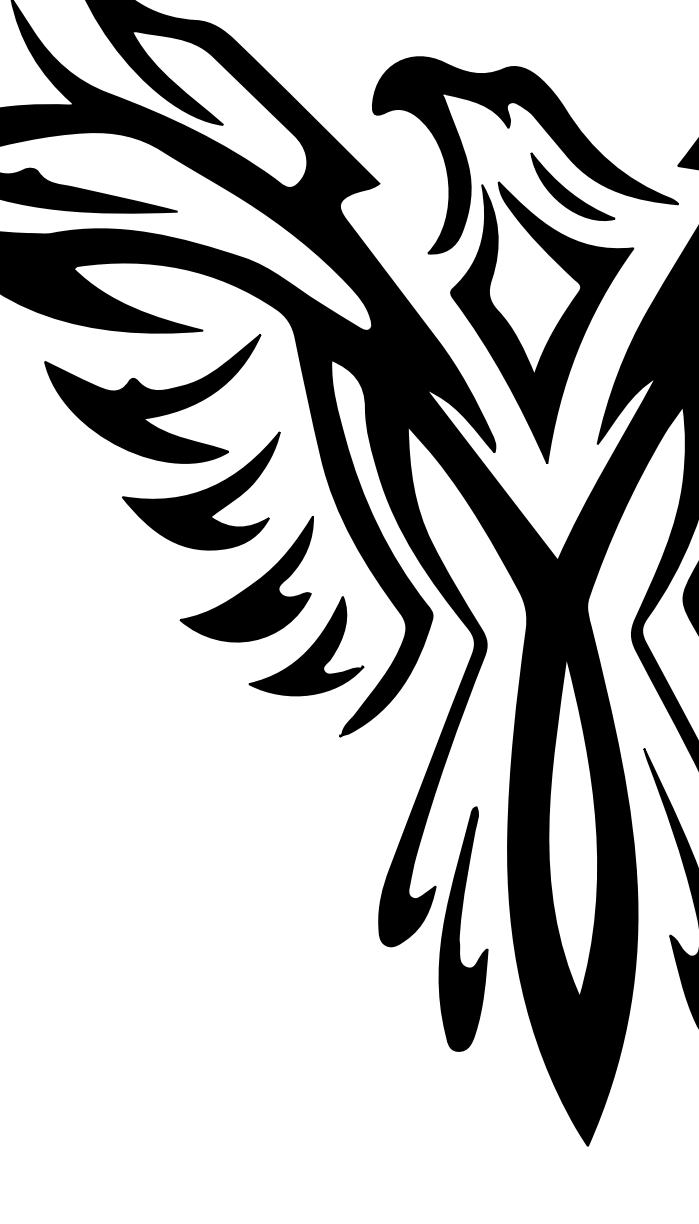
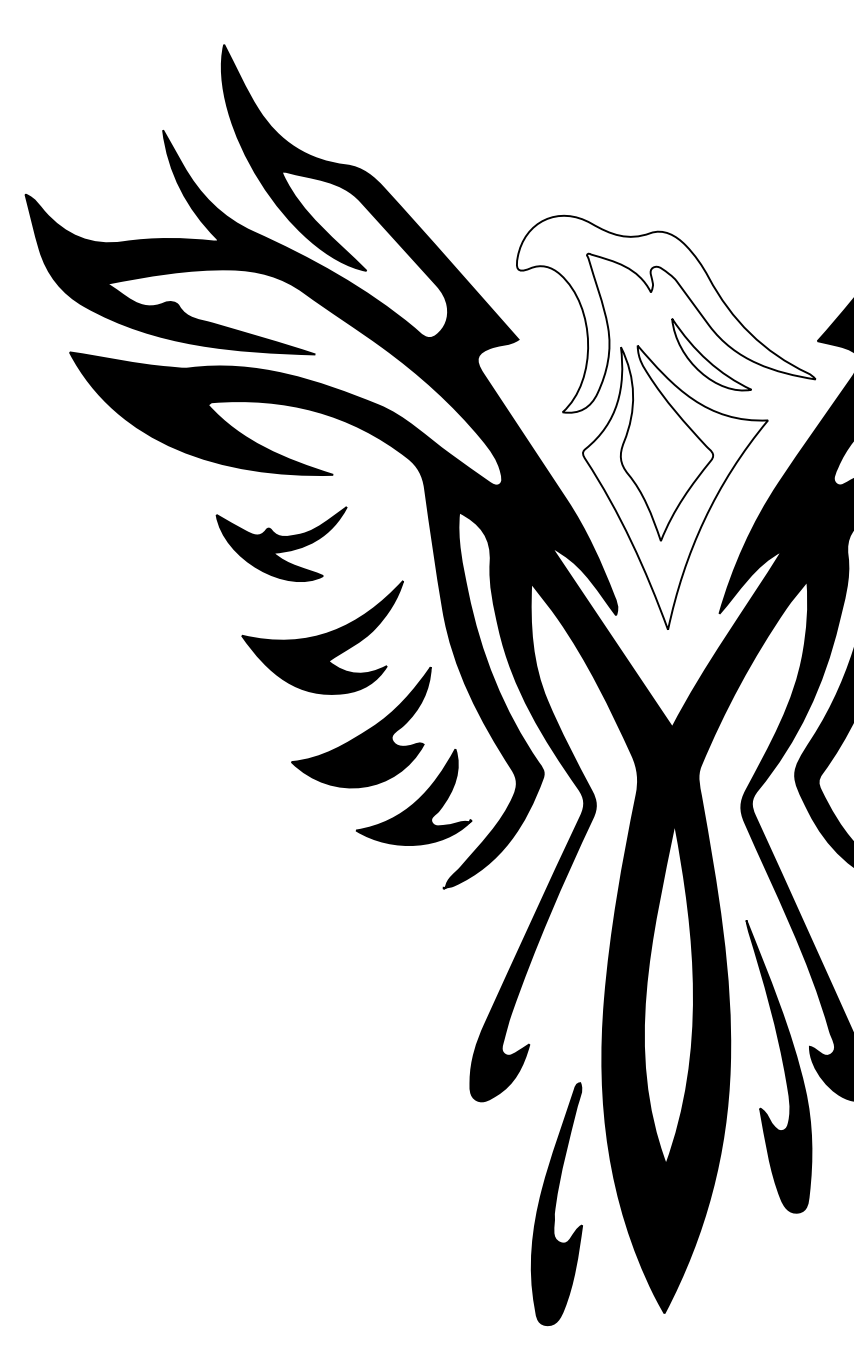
fill: (524, 148) -> (665, 313), removed
fill: (572, 186) -> (711, 354), removed
fill: (545, 321) -> (675, 487), removed
part: (156, 402) -> (281, 543), size x0.6
part: (460, 929) -> (556, 1204), moved

